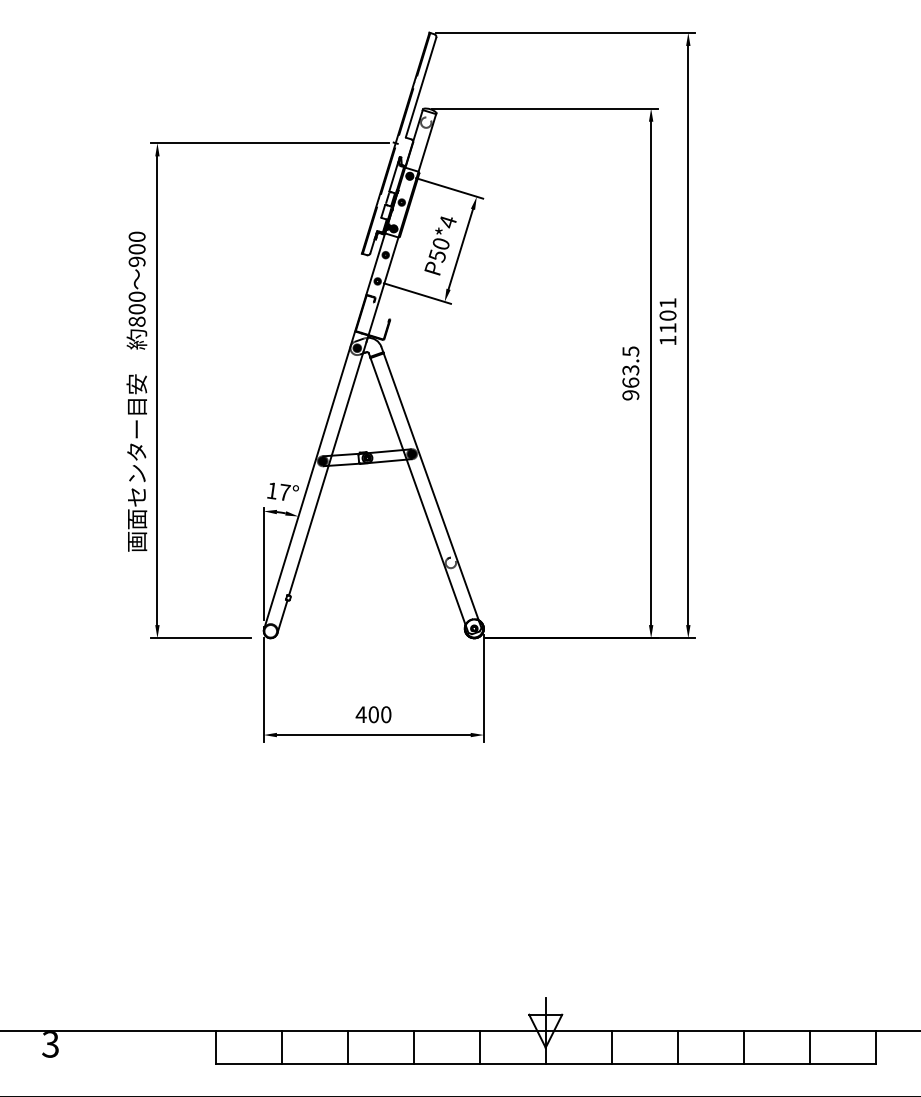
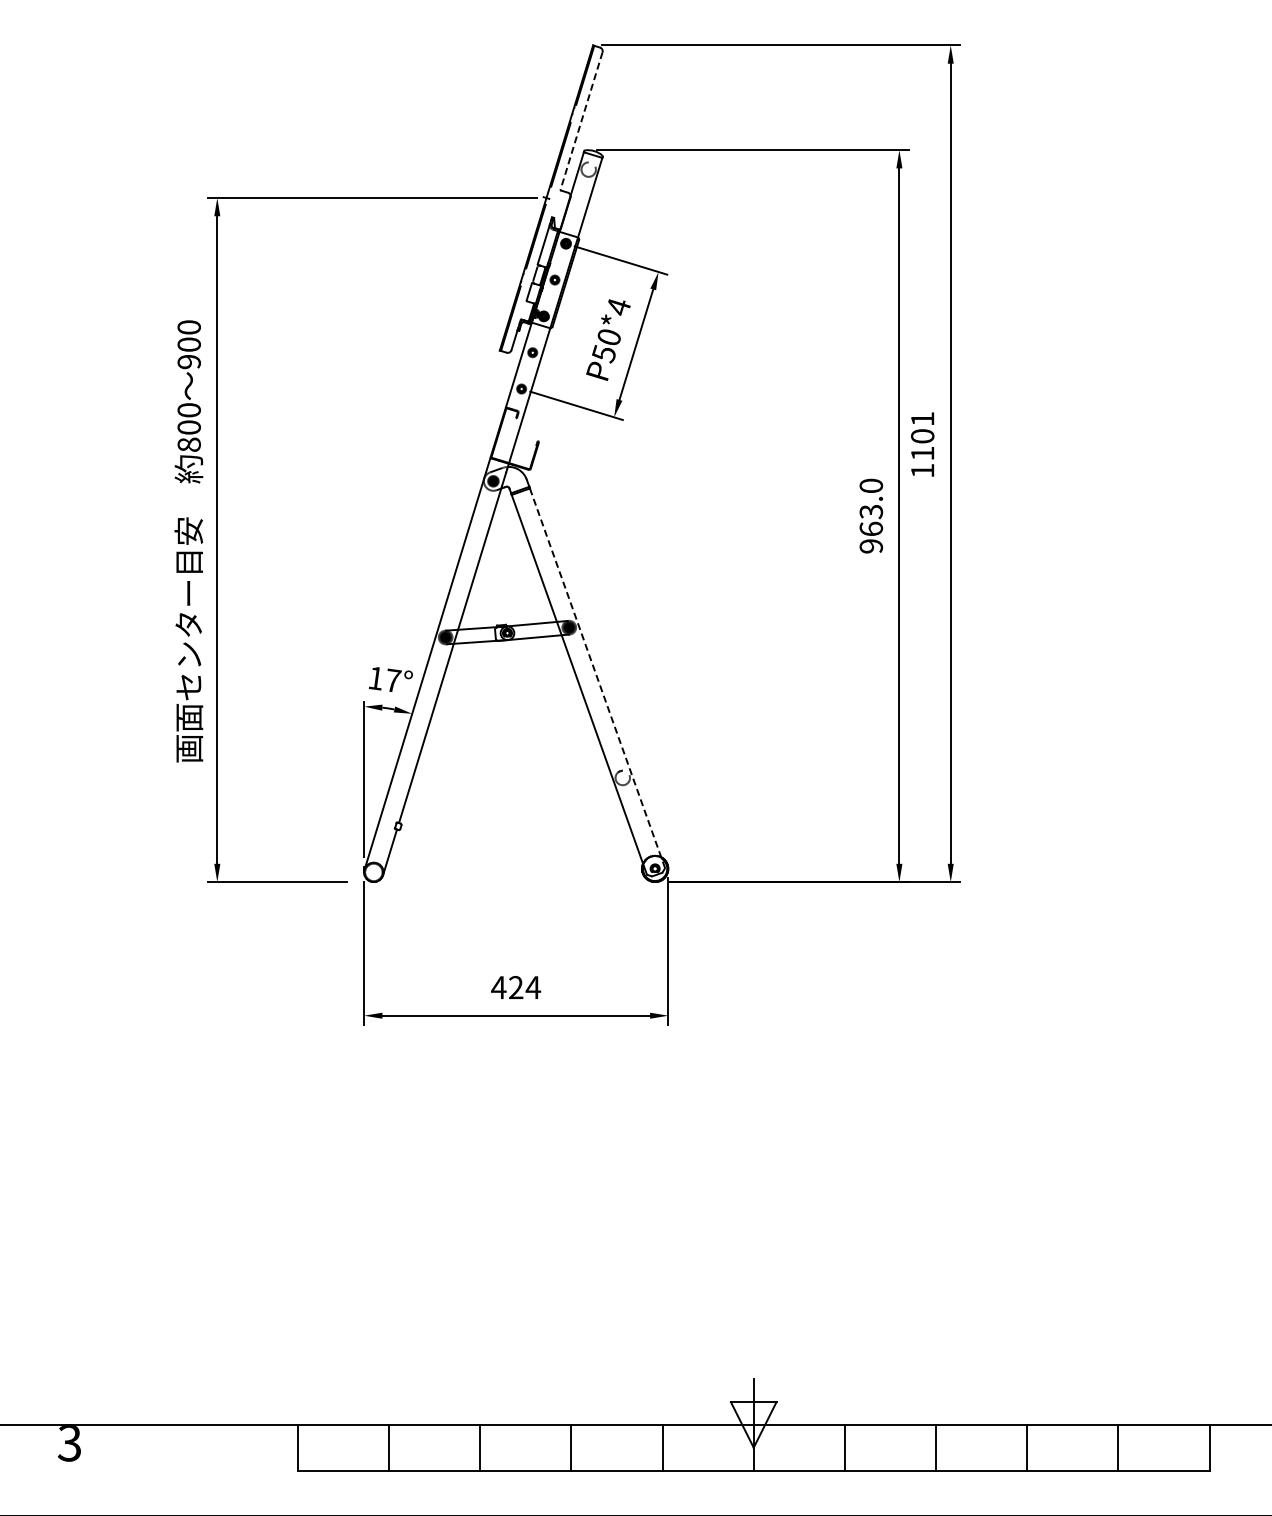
line: (421, 87) -> (581, 120), solid -> dashed
text: (630, 351) -> (871, 485), 963.5 -> 963.0
line: (432, 490) -> (597, 678), solid -> dashed
text: (380, 714) -> (525, 987), 400 -> 424

